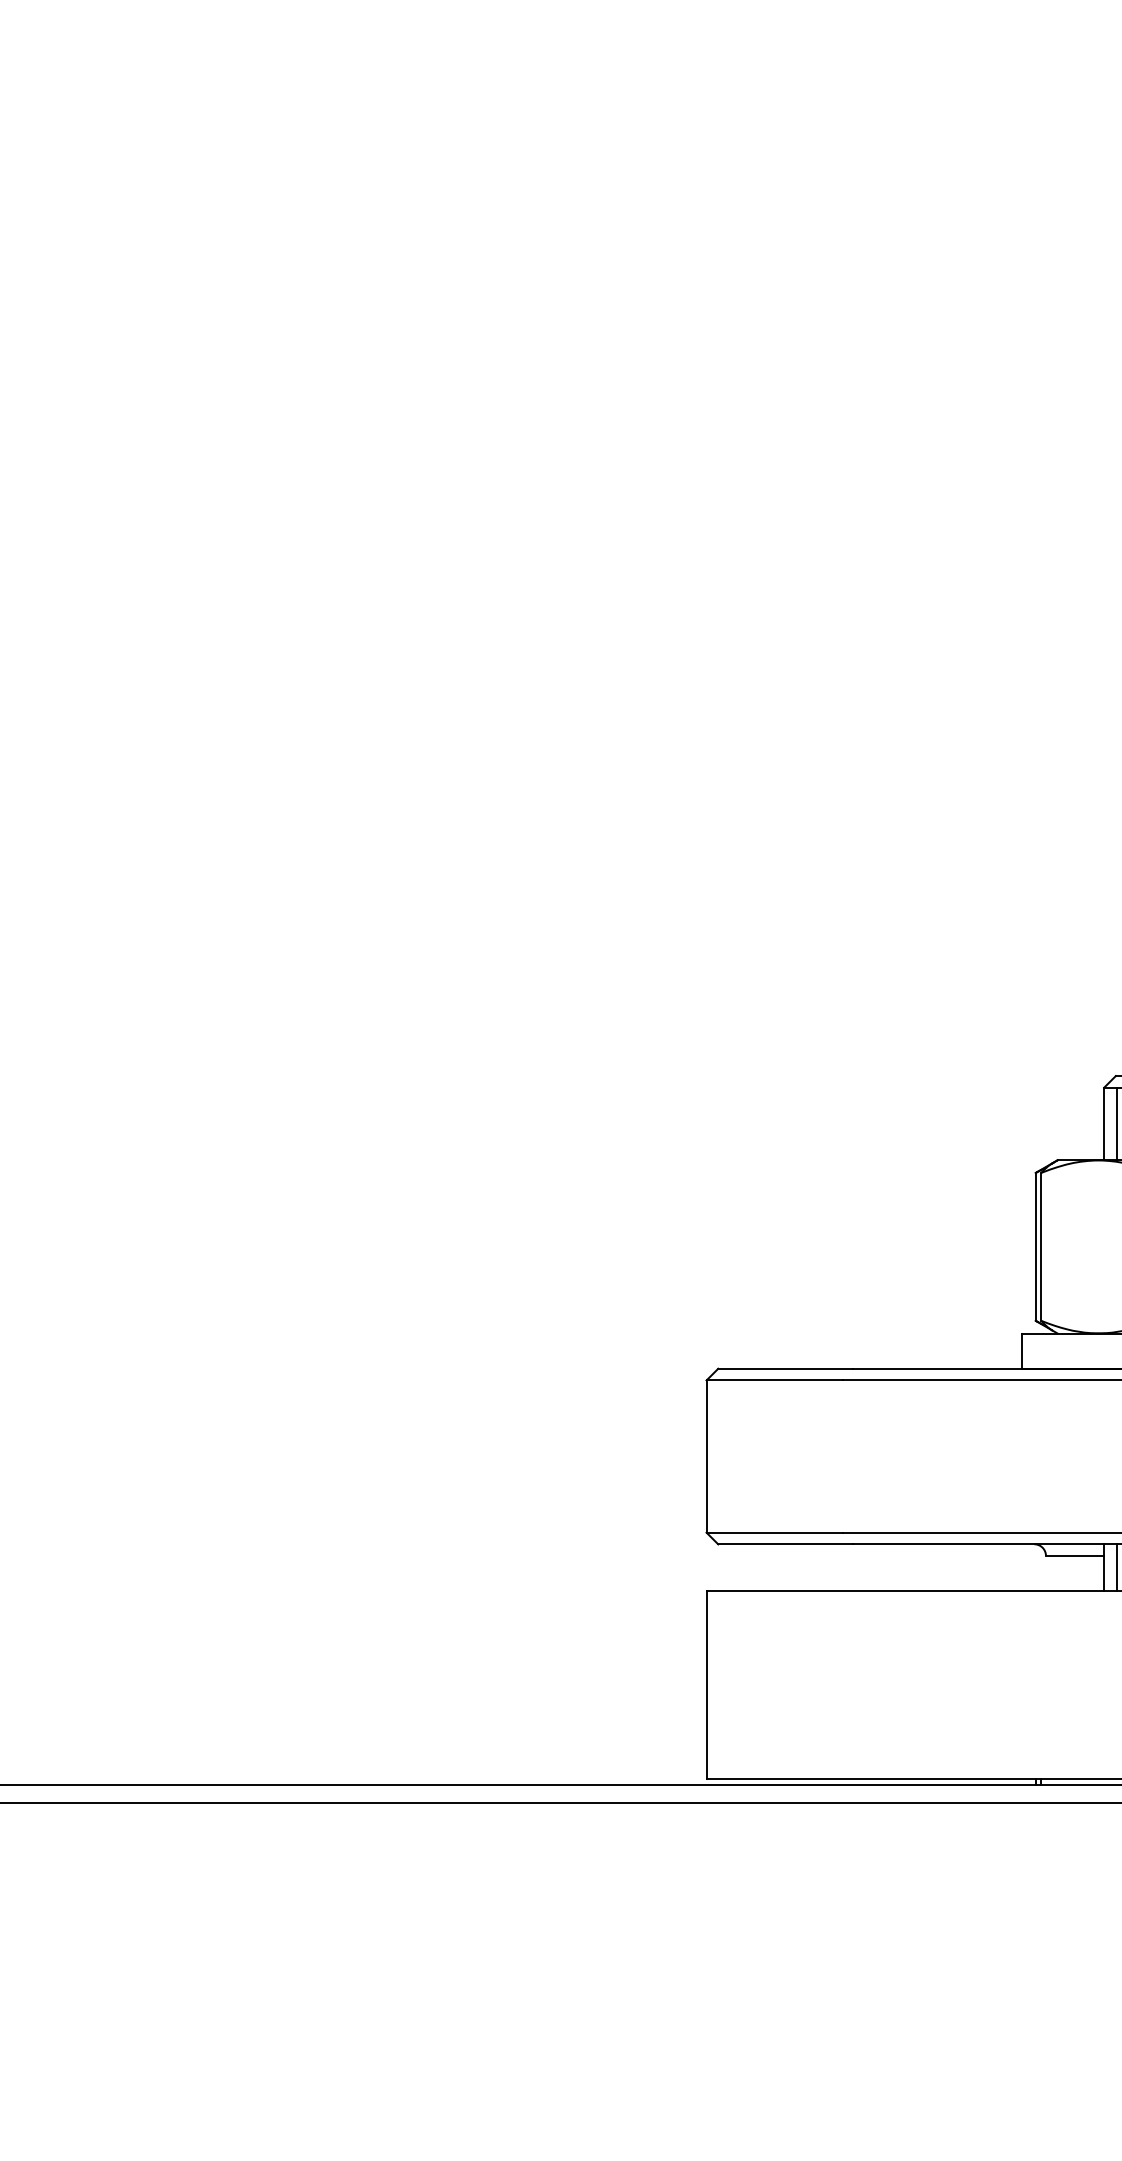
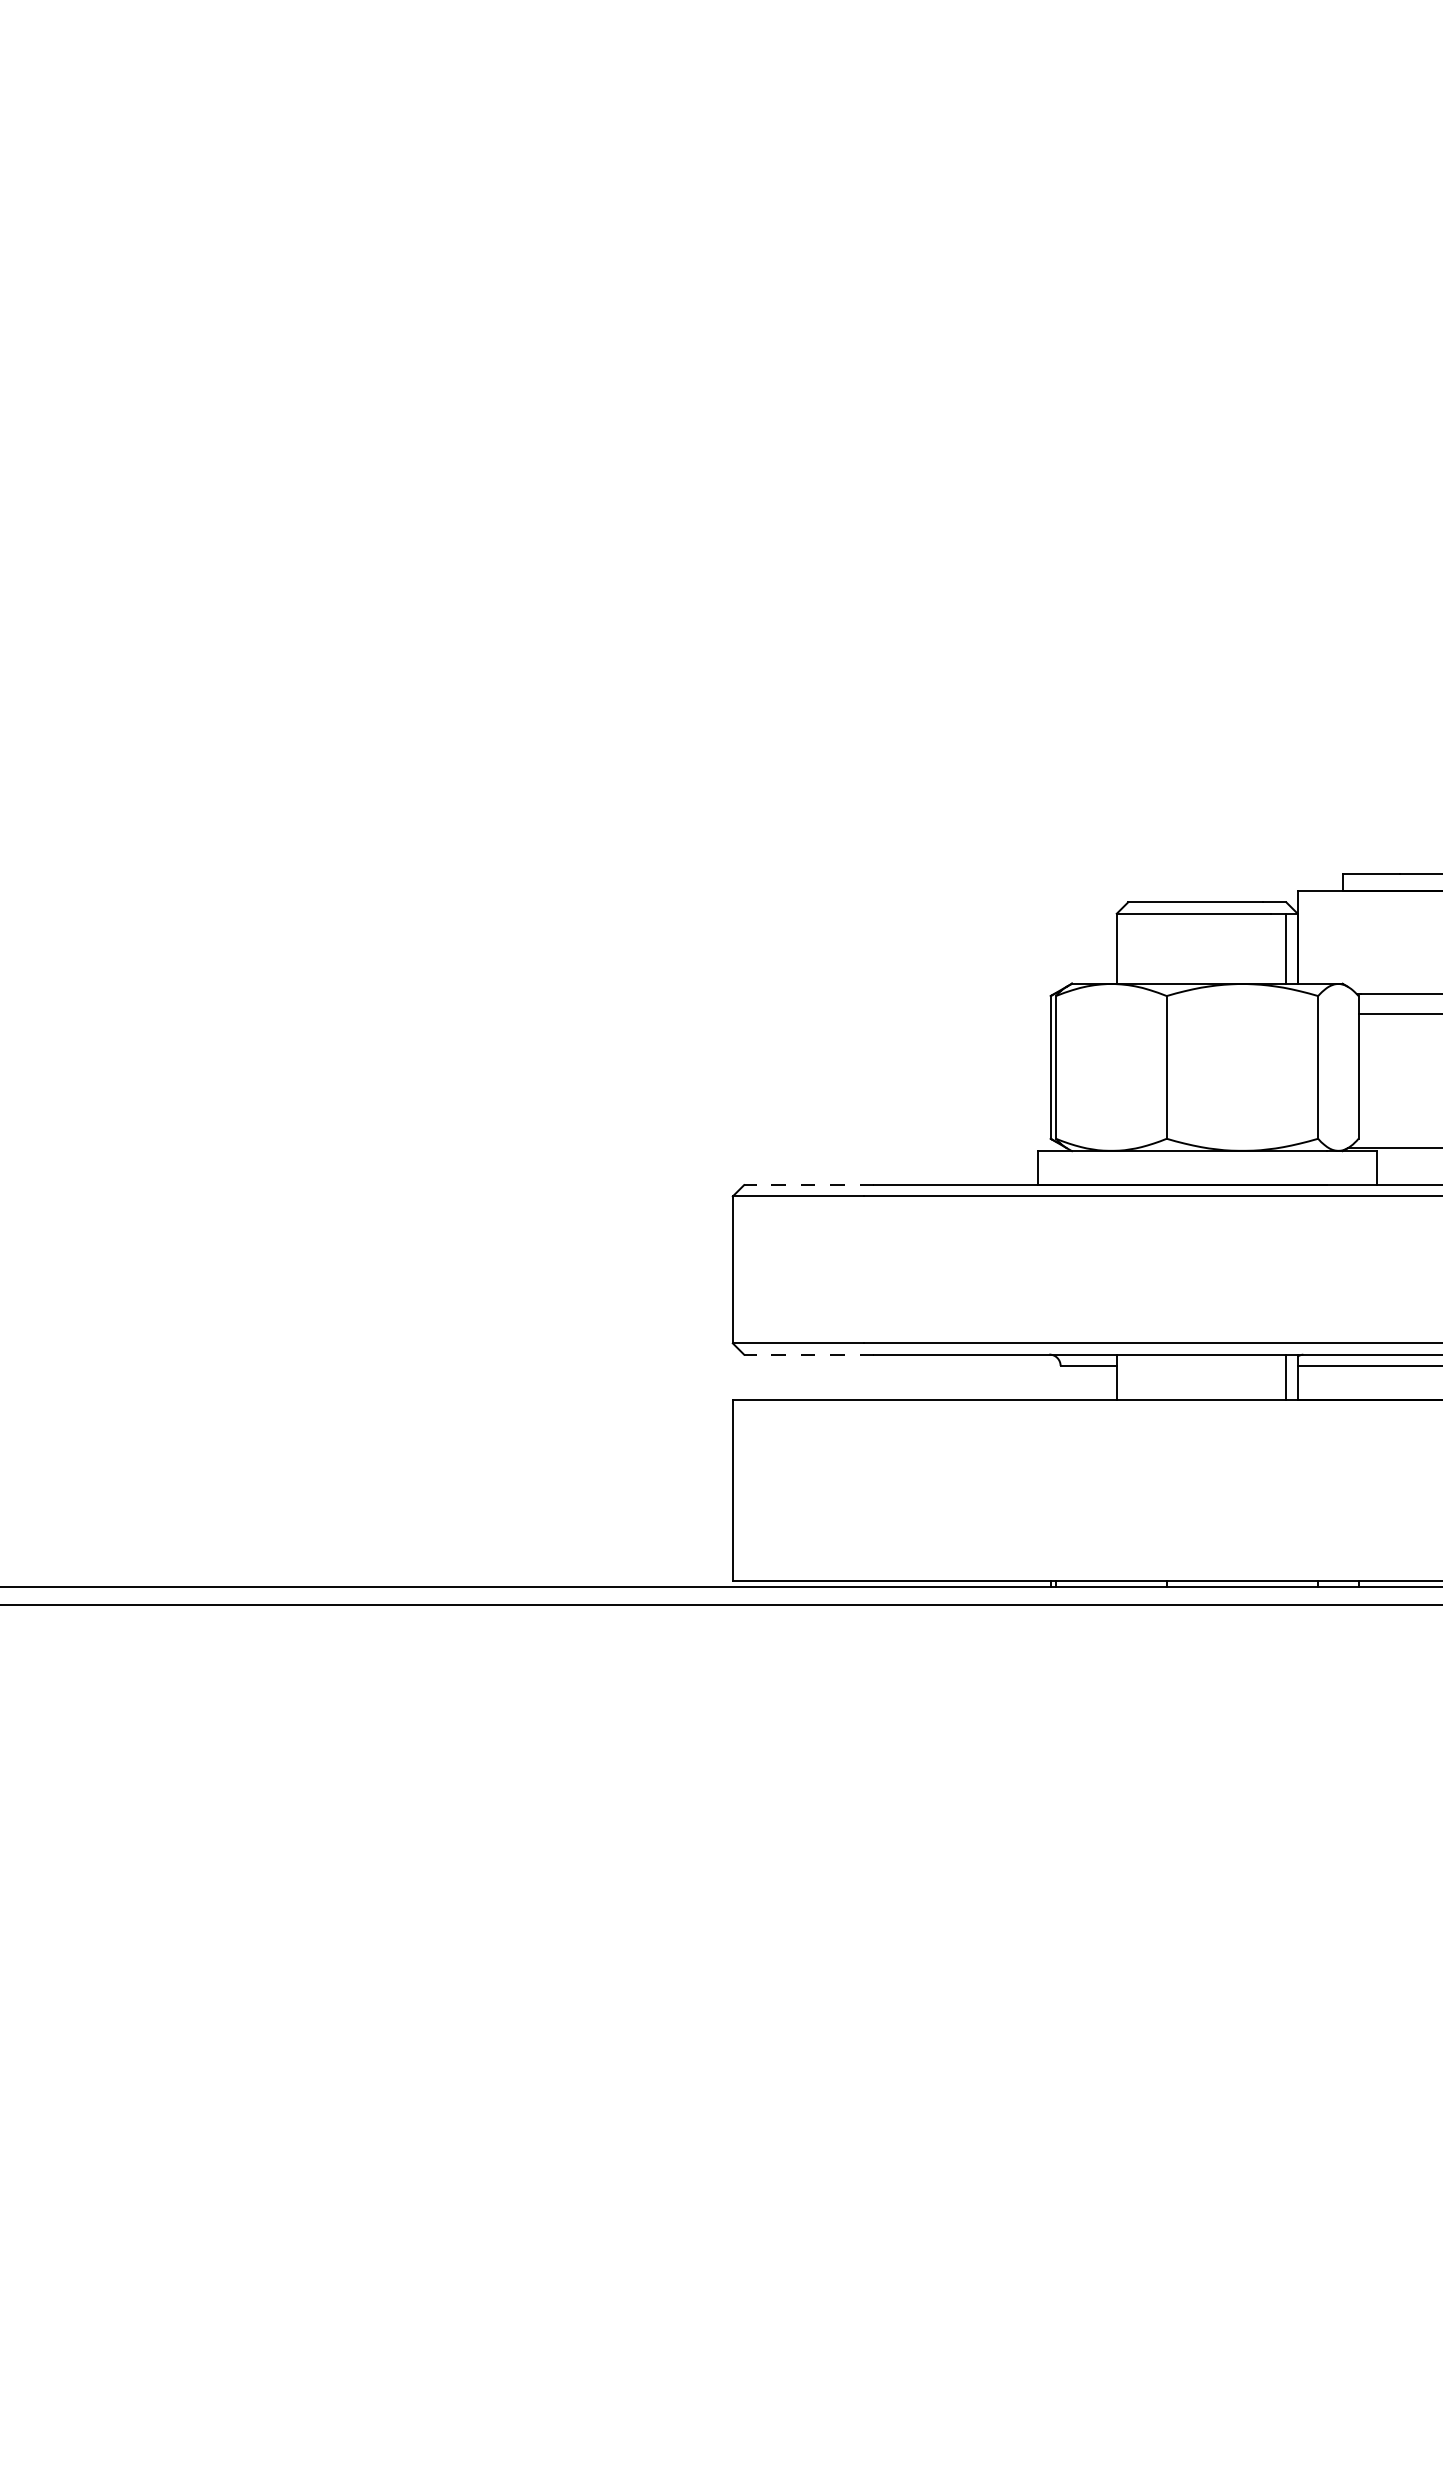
line: (1117, 1123) -> (1129, 948), removed
line: (784, 1369) -> (808, 1185), solid -> dashed
line: (784, 1544) -> (808, 1354), solid -> dashed
line: (1117, 1566) -> (1129, 1376), removed

